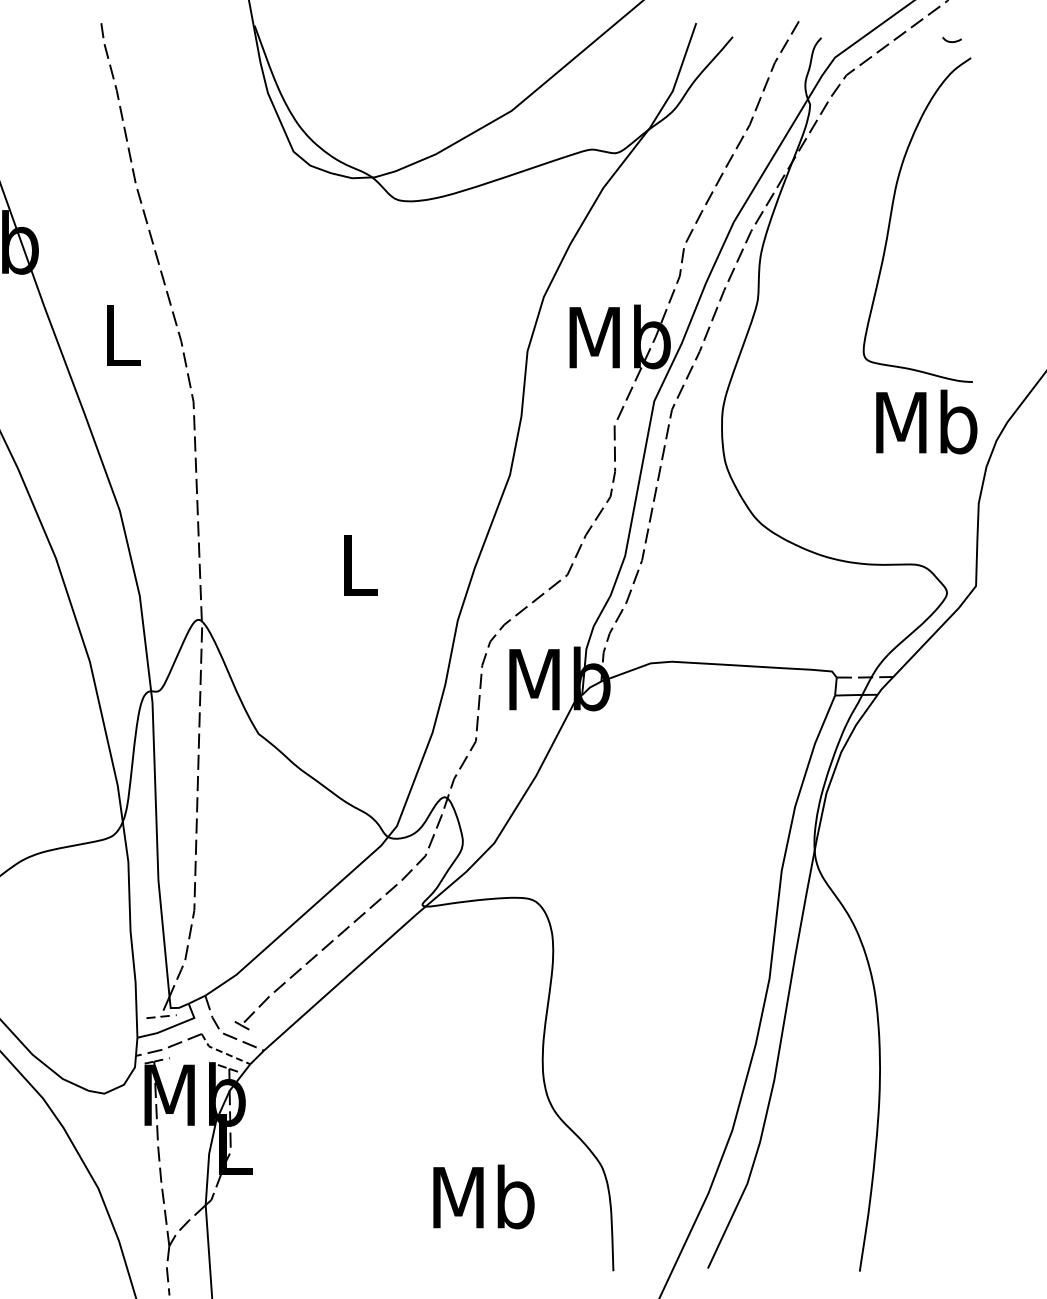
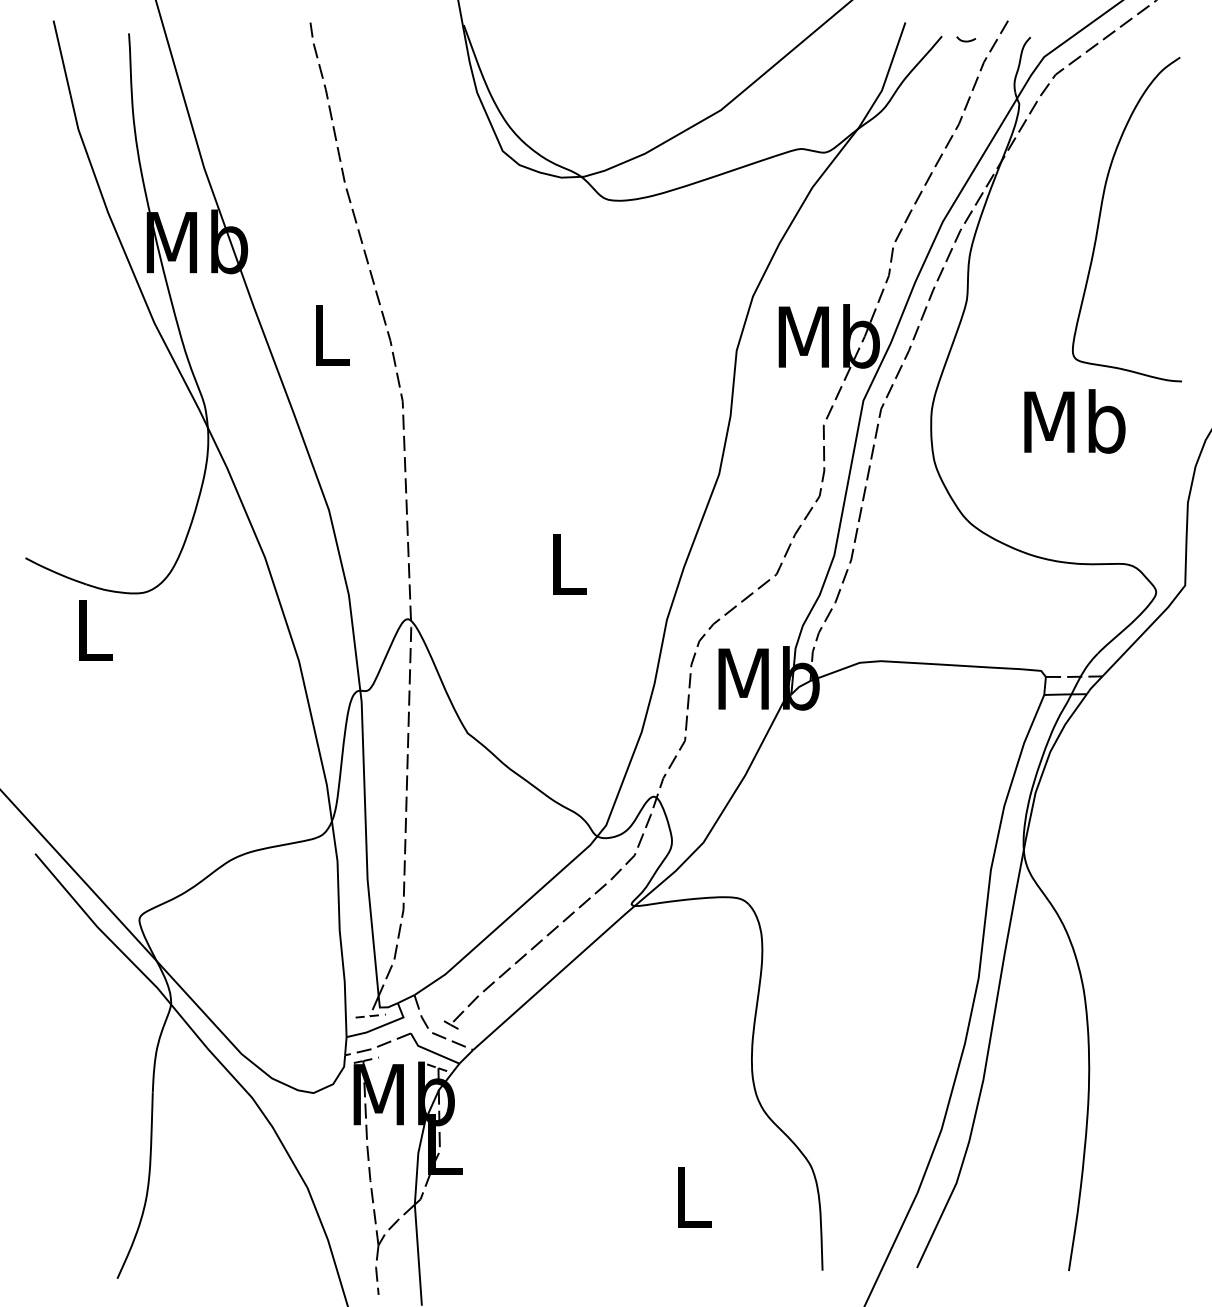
curve: (952, 41) -> (966, 40), moved
text: (926, 422) -> (1074, 421), moved
line: (222, 1052) -> (431, 1051), dashed -> solid
text: (483, 1197) -> (692, 1196), Mb -> L

